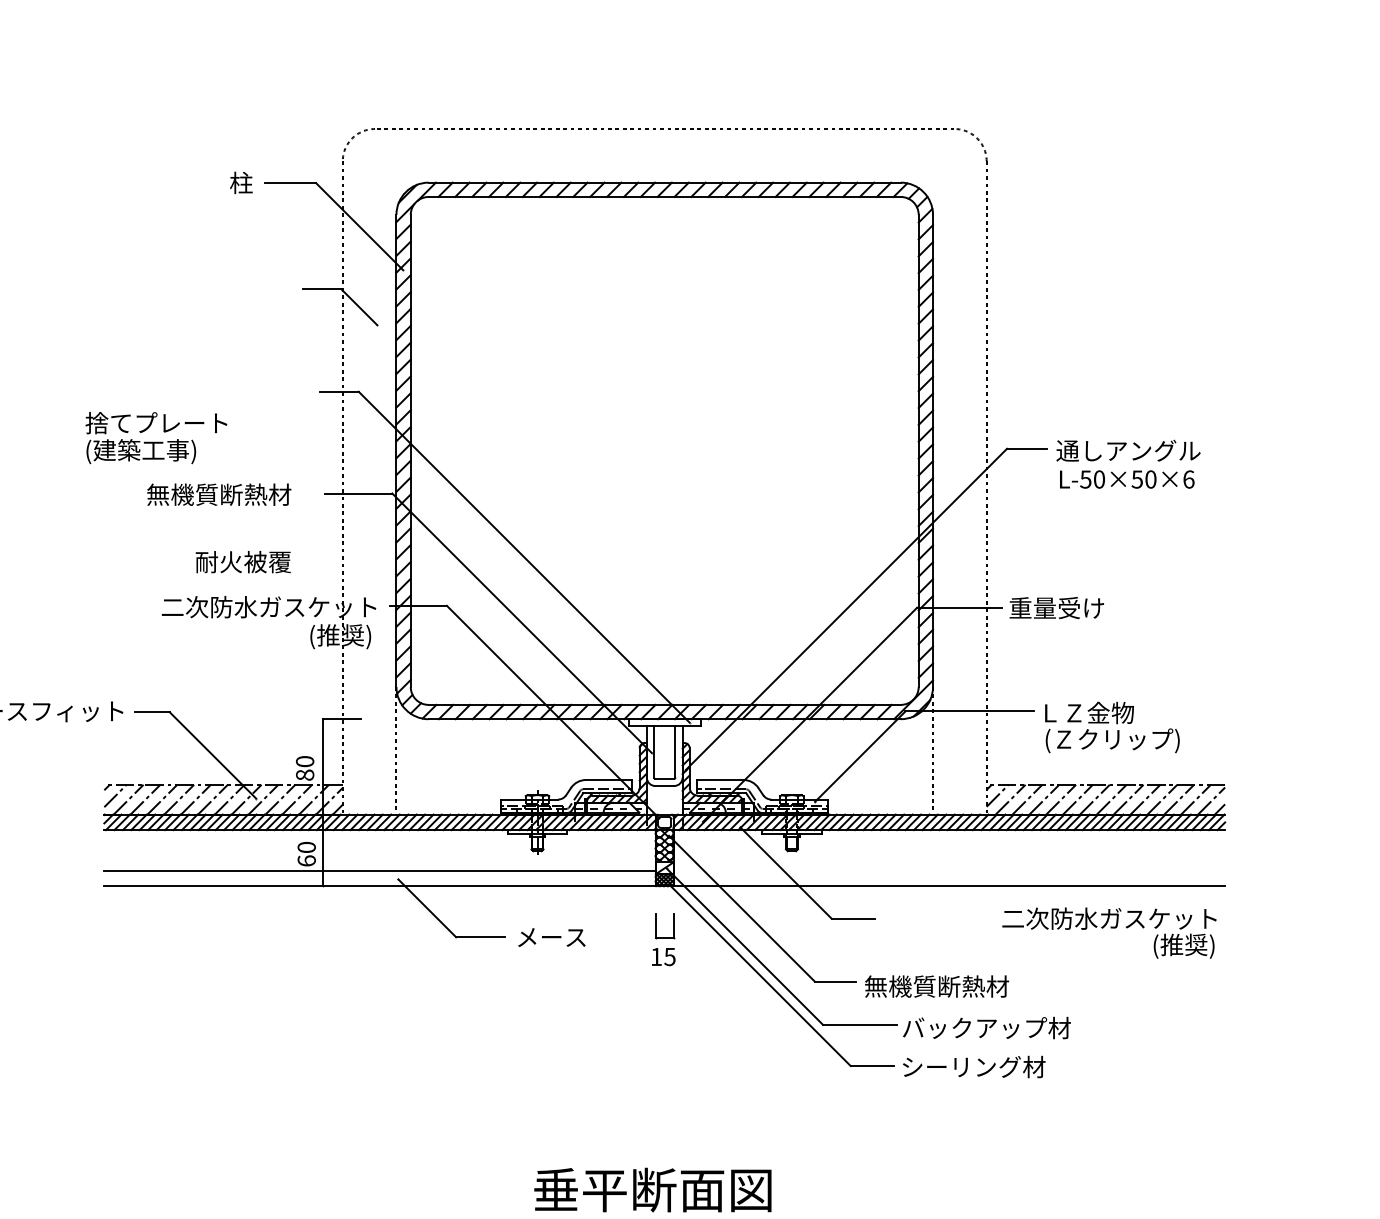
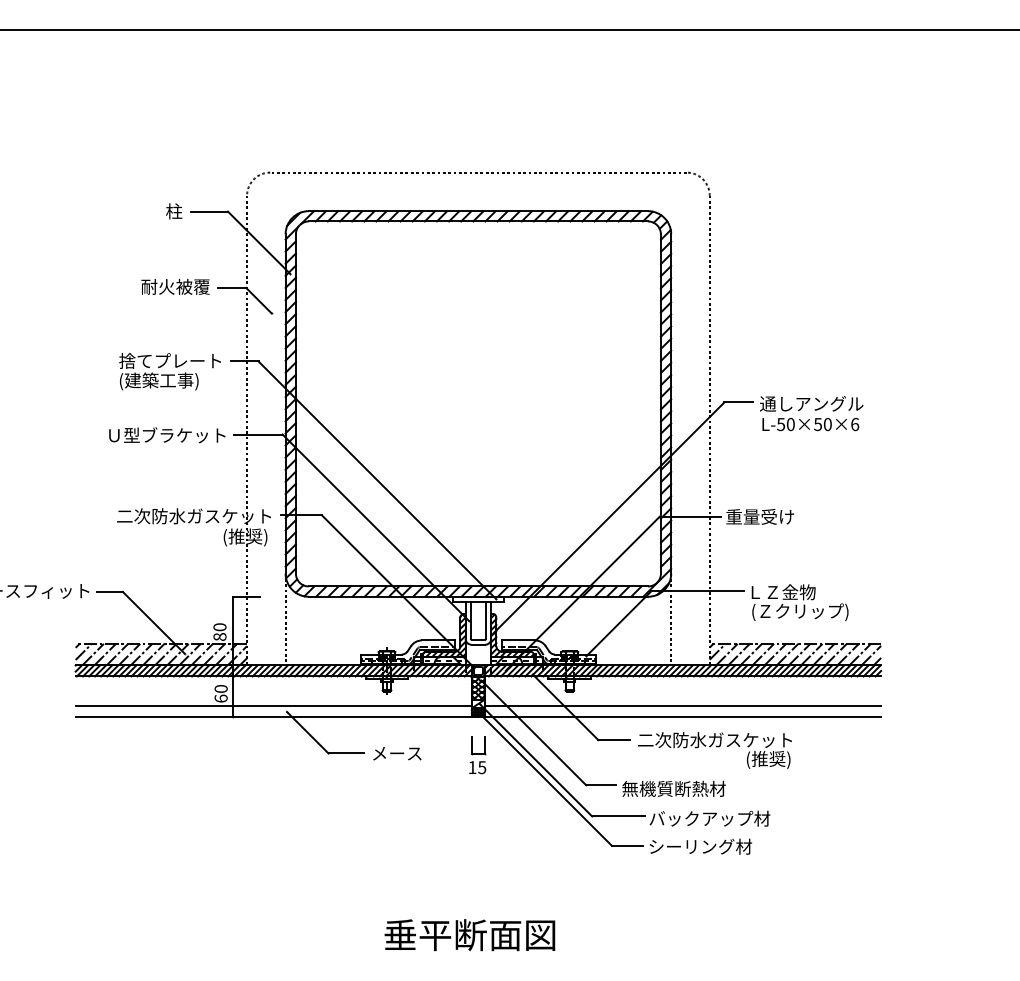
text: (155, 437) -> (169, 371), moved
text: (229, 494) -> (165, 435), 無機質断熱材 -> Ｕ型ブラケット
text: (243, 561) -> (175, 286), moved
line: (948, 870) -> (682, 705), added
text: (1108, 933) -> (714, 750), moved

